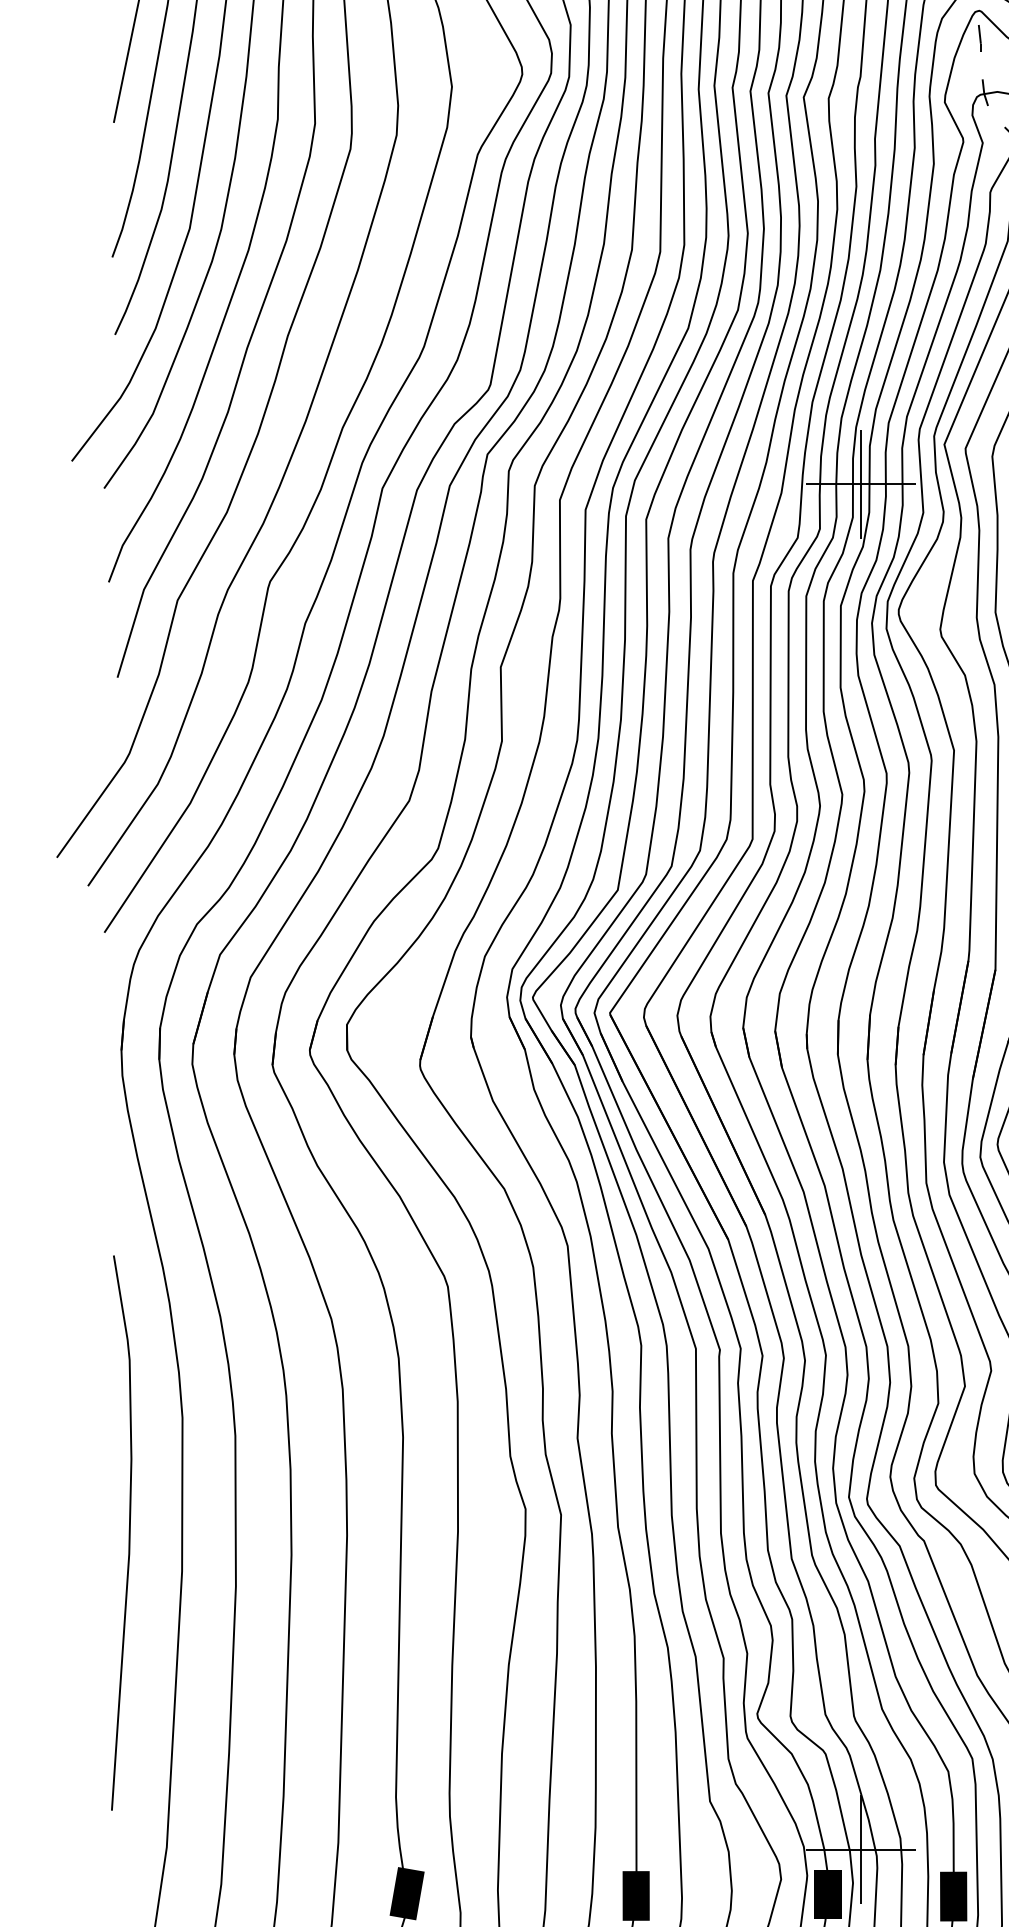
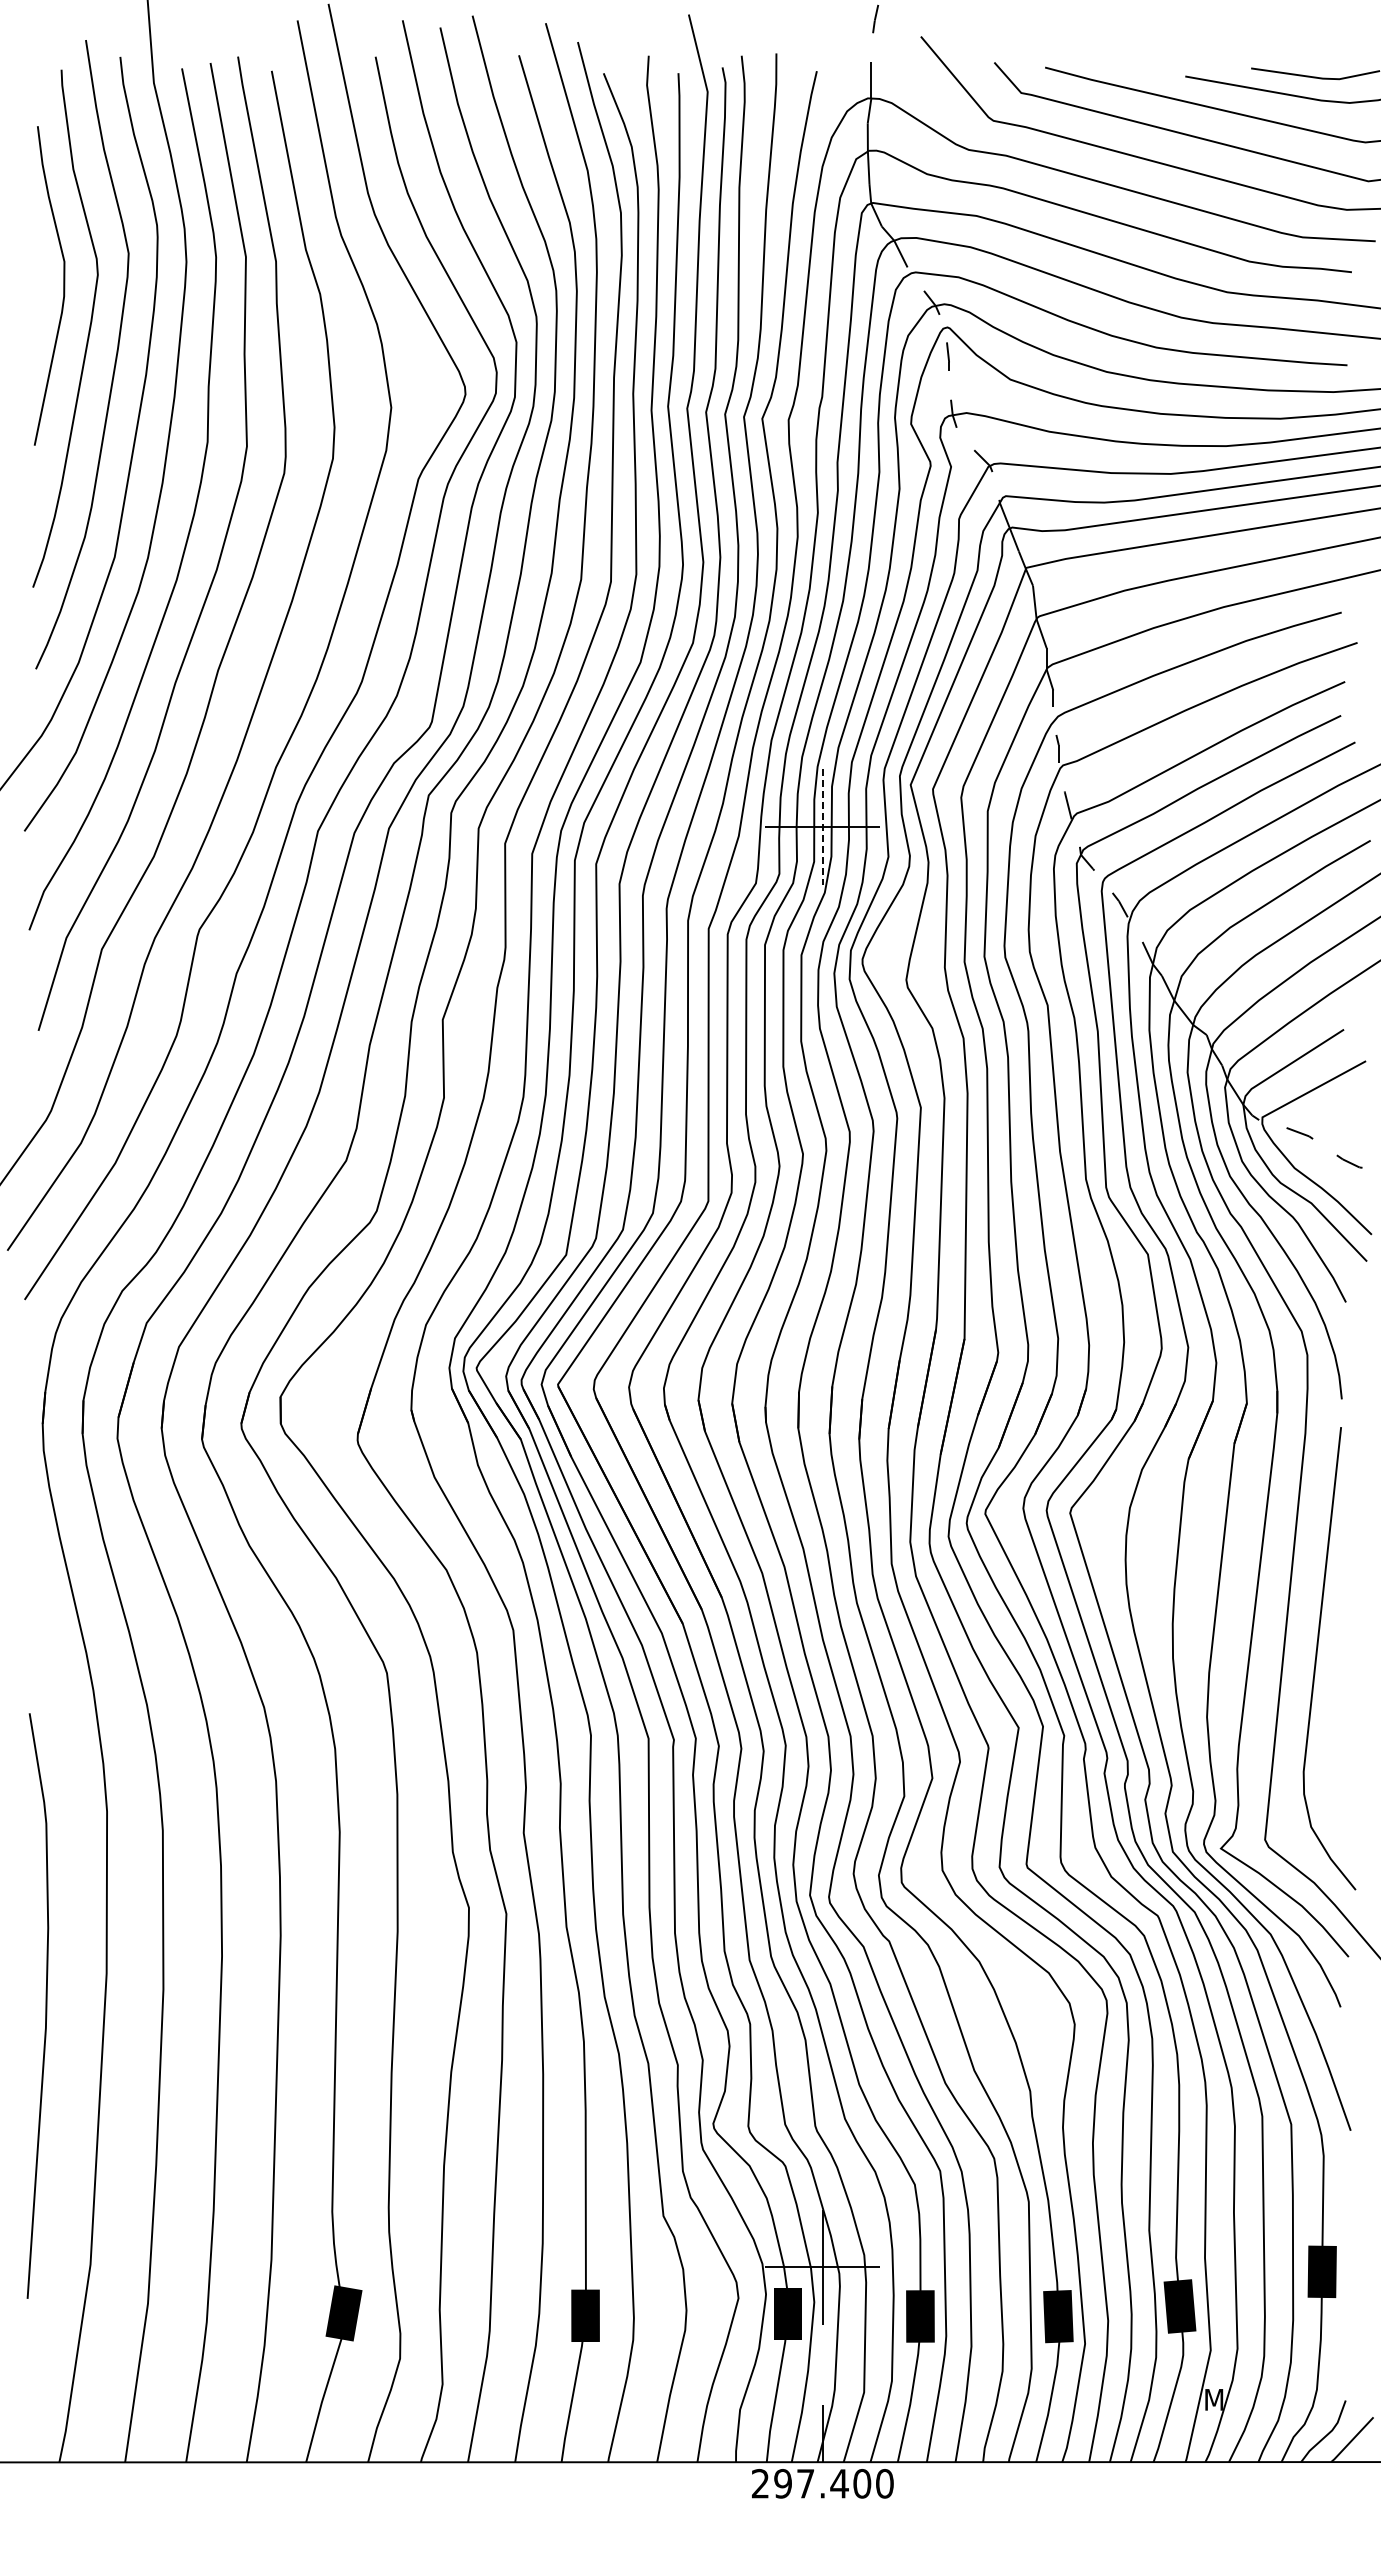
line: (860, 484) -> (822, 827), solid -> dashed
curve: (128, 1532) -> (45, 2005), moved

